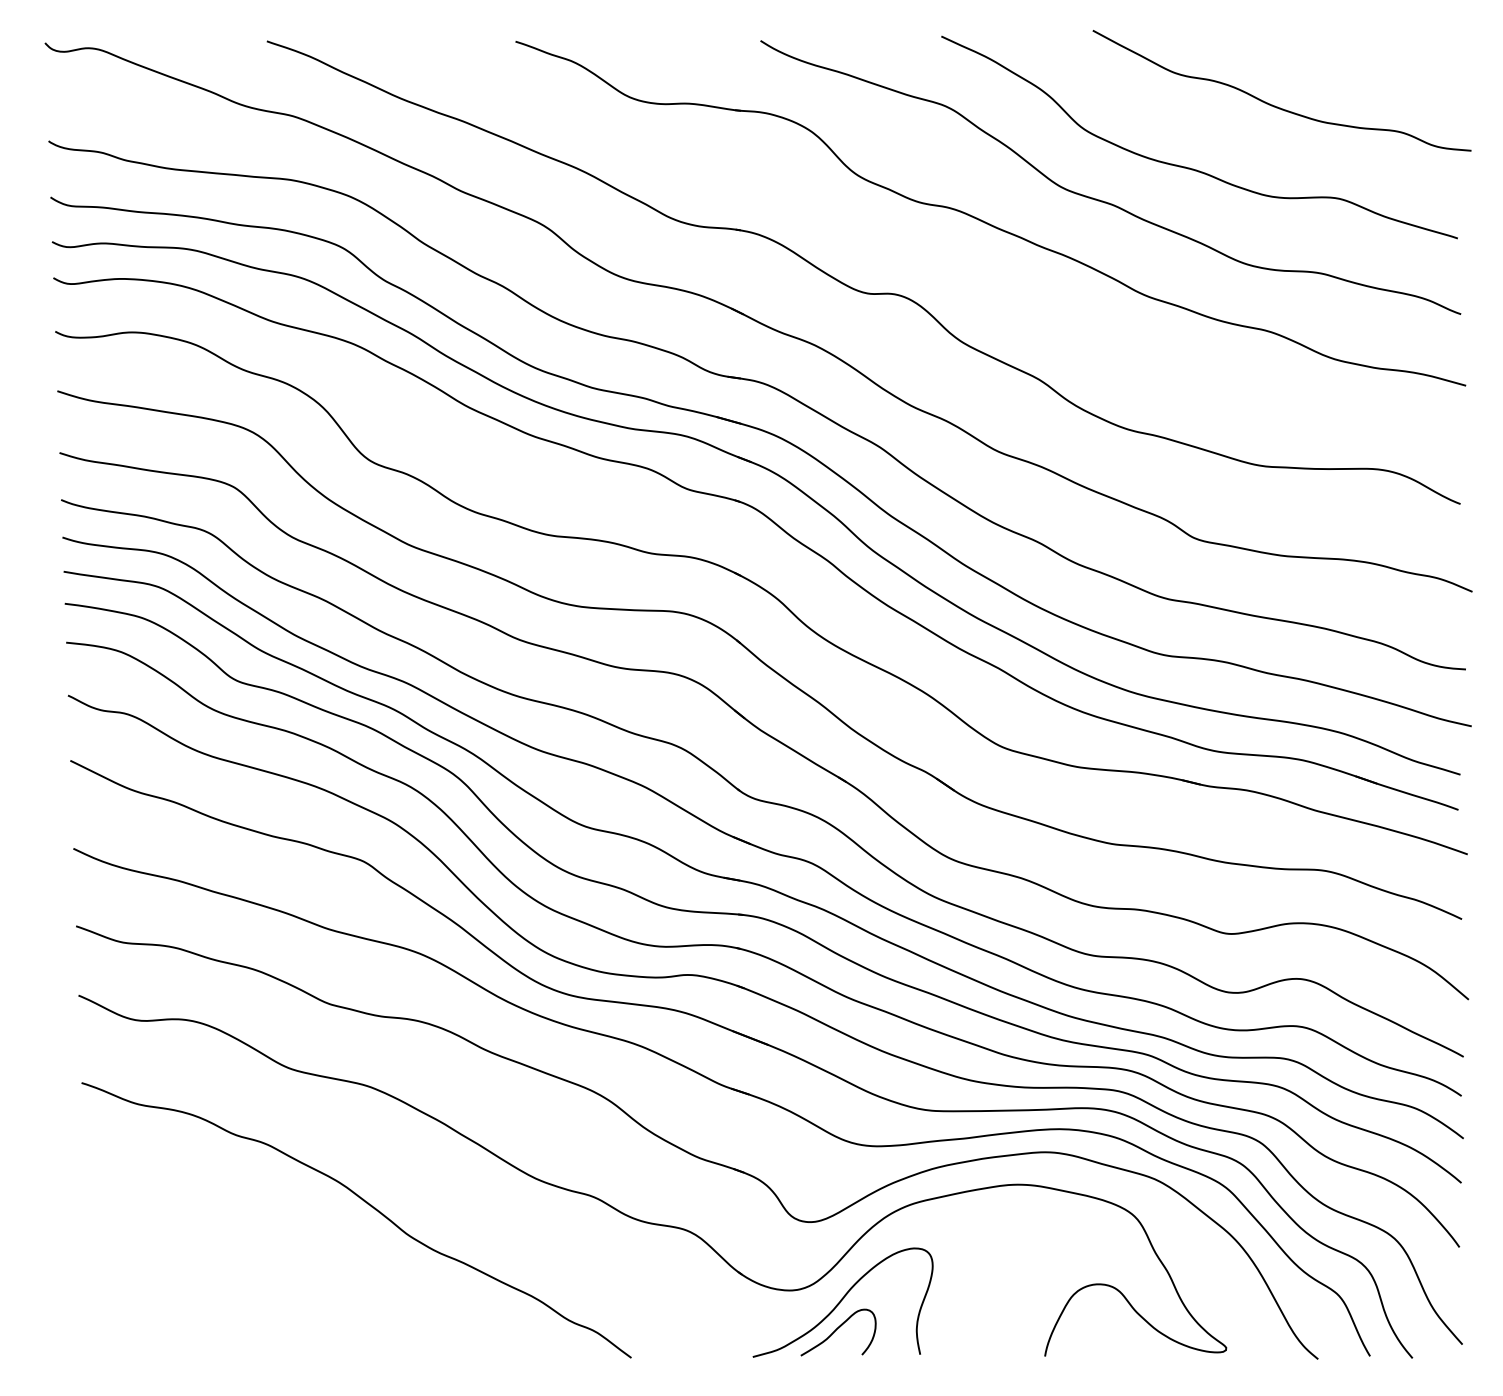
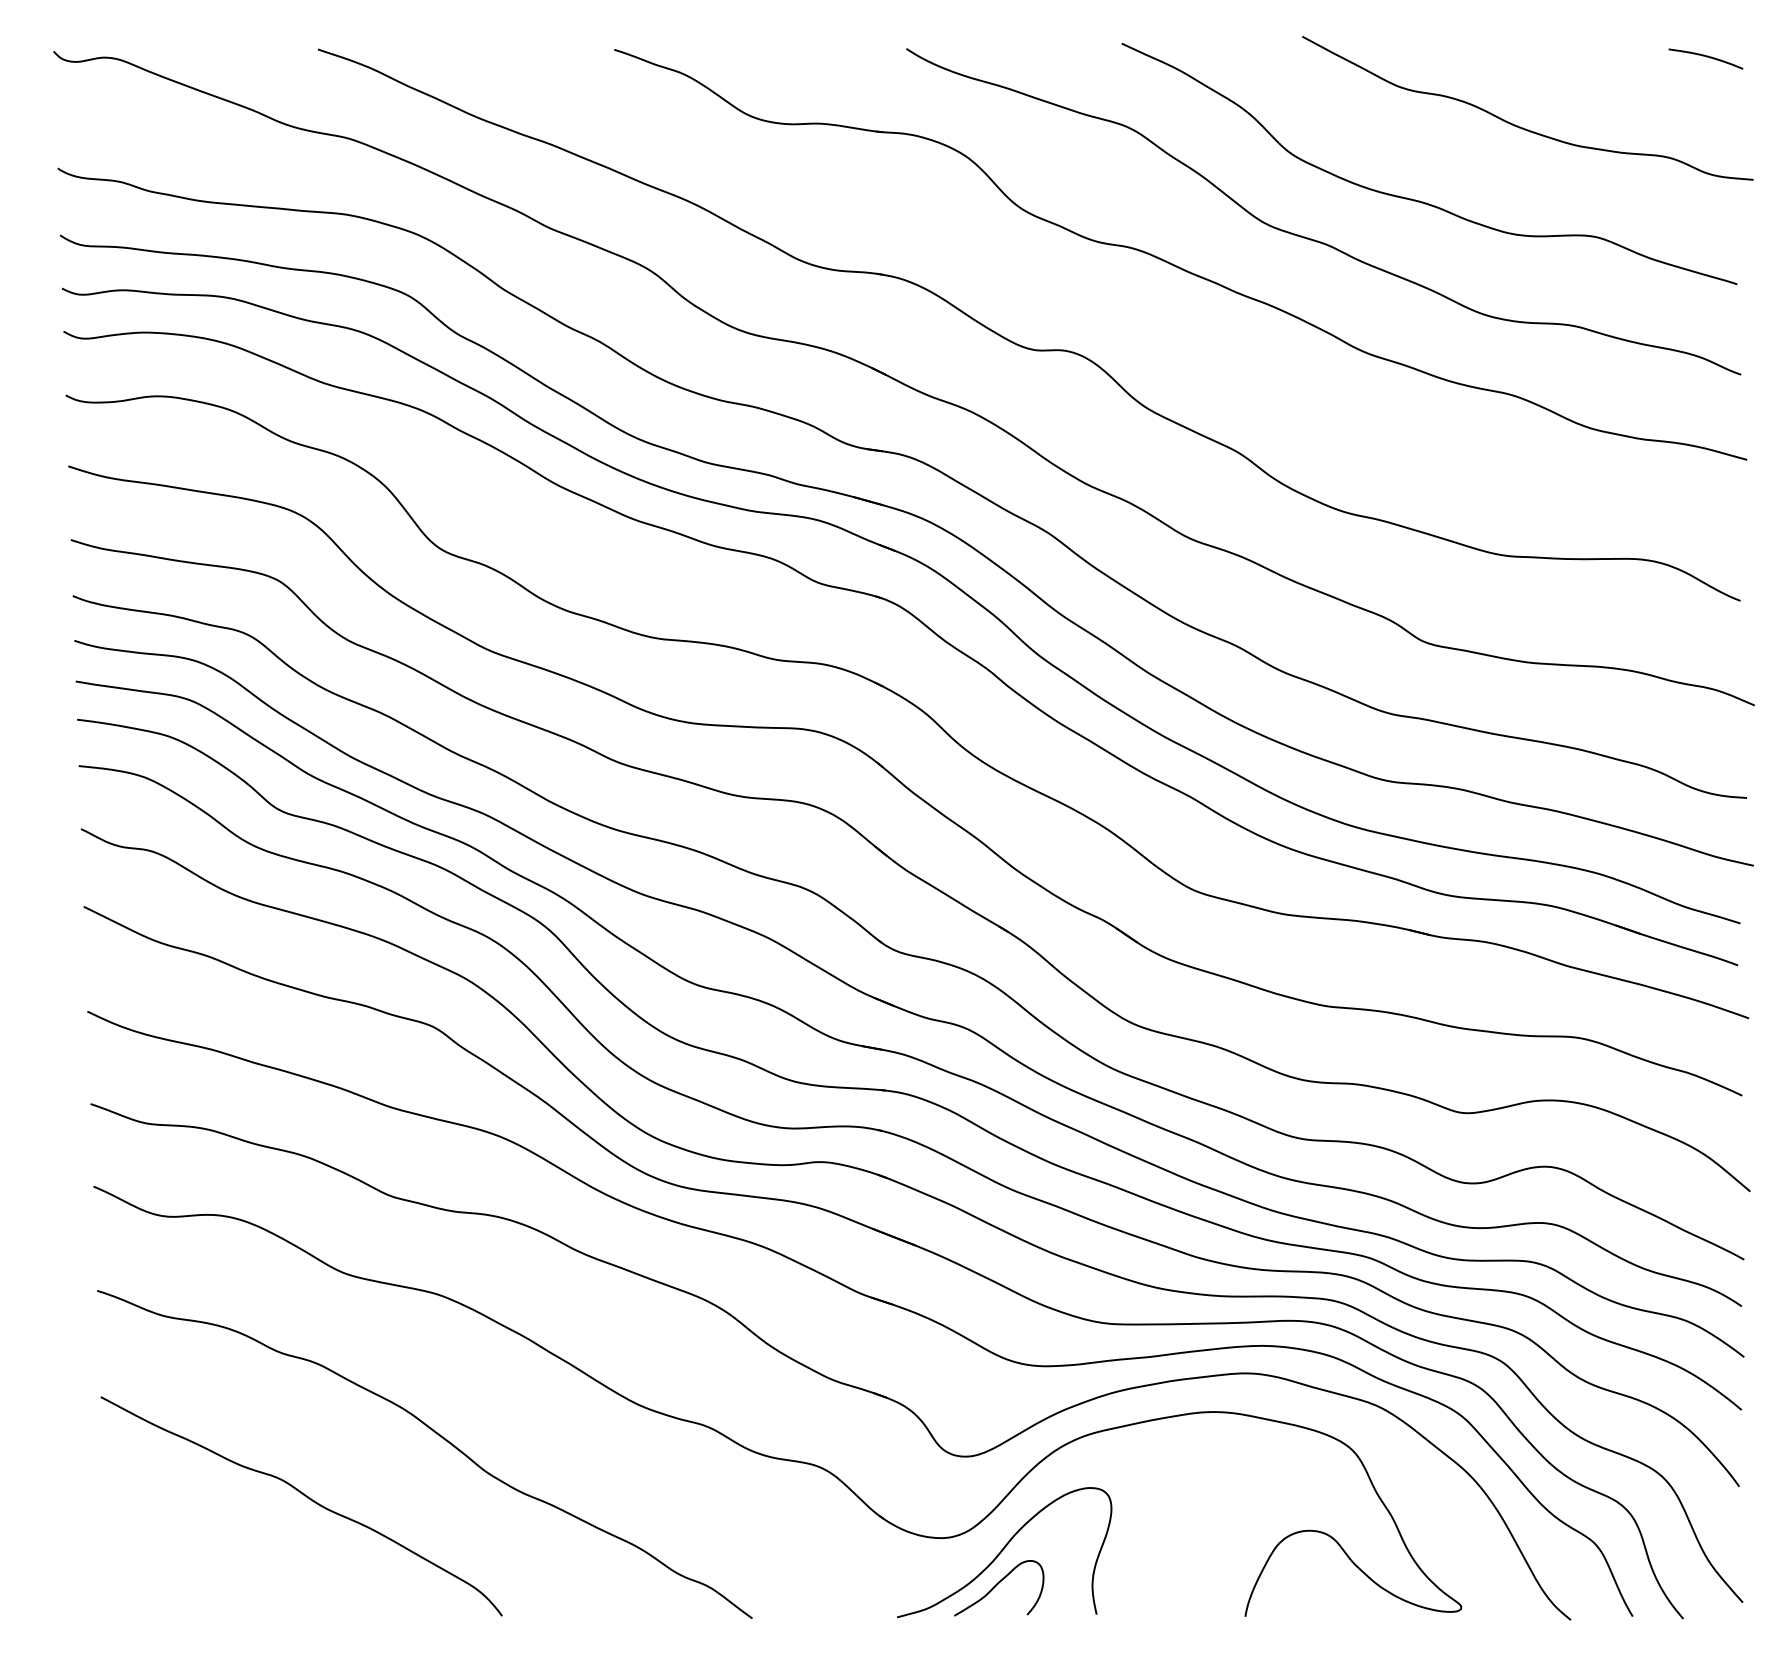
curve: (1432, 48) -> (1706, 57), added
curve: (258, 1257) -> (307, 1498), added

